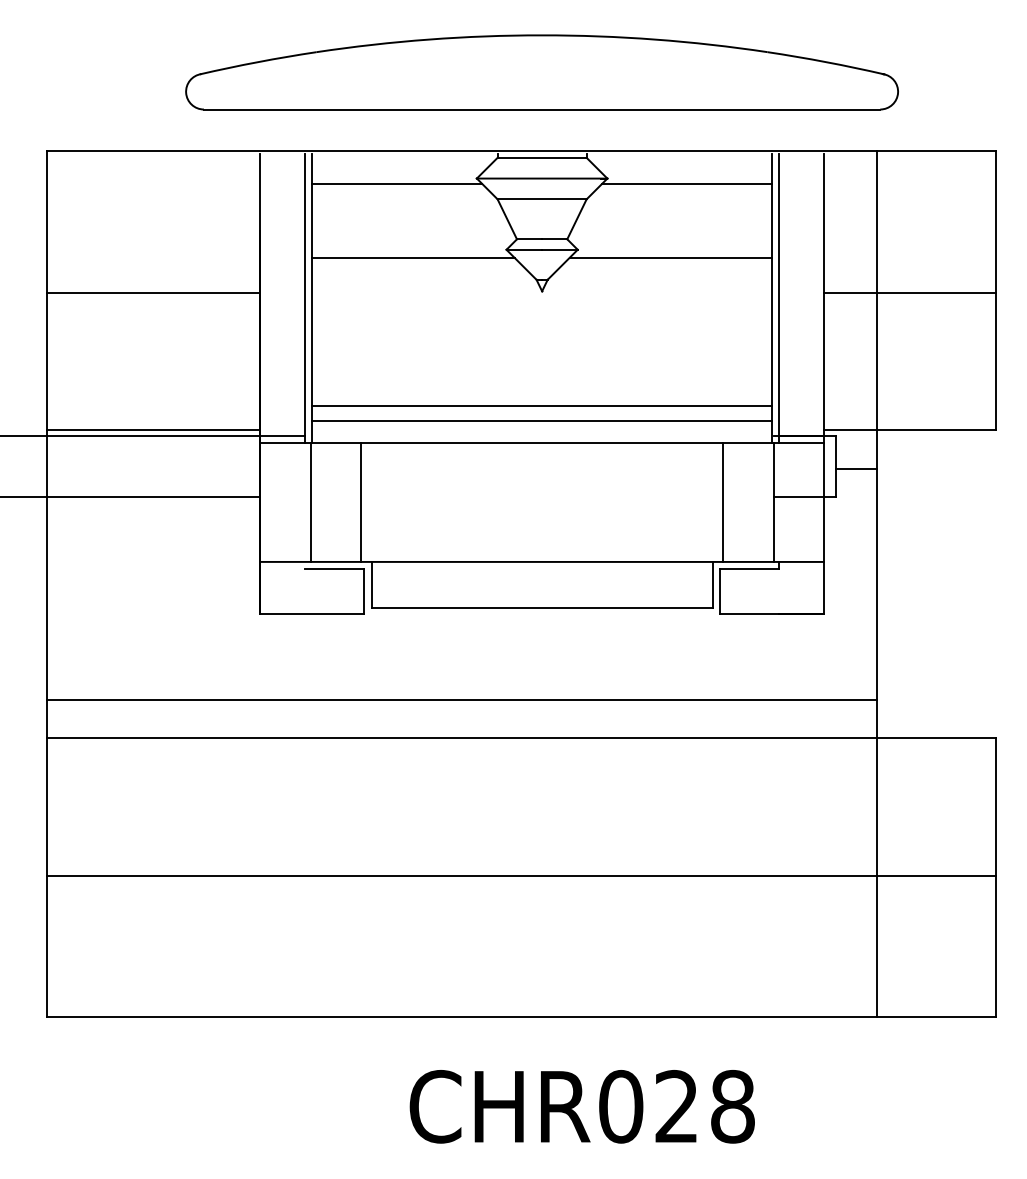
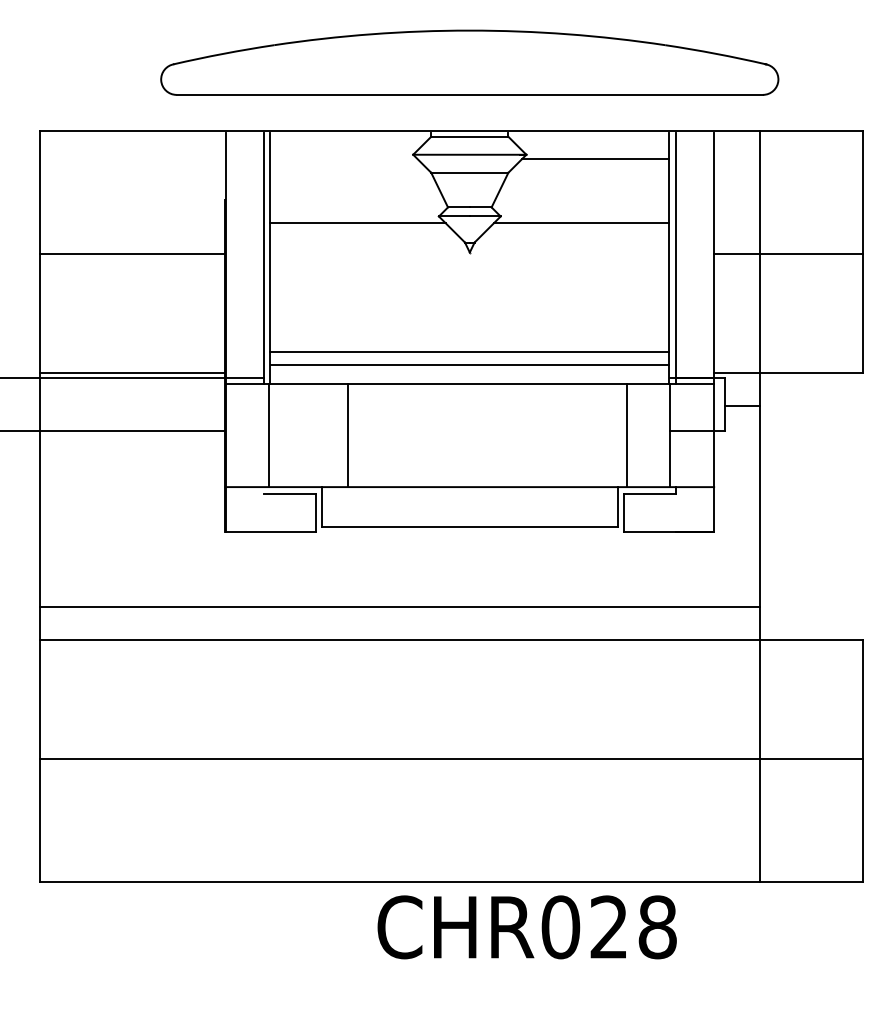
line: (397, 183) -> (344, 159), removed
line: (361, 502) -> (348, 435), moved
text: (581, 1106) -> (526, 927), moved

